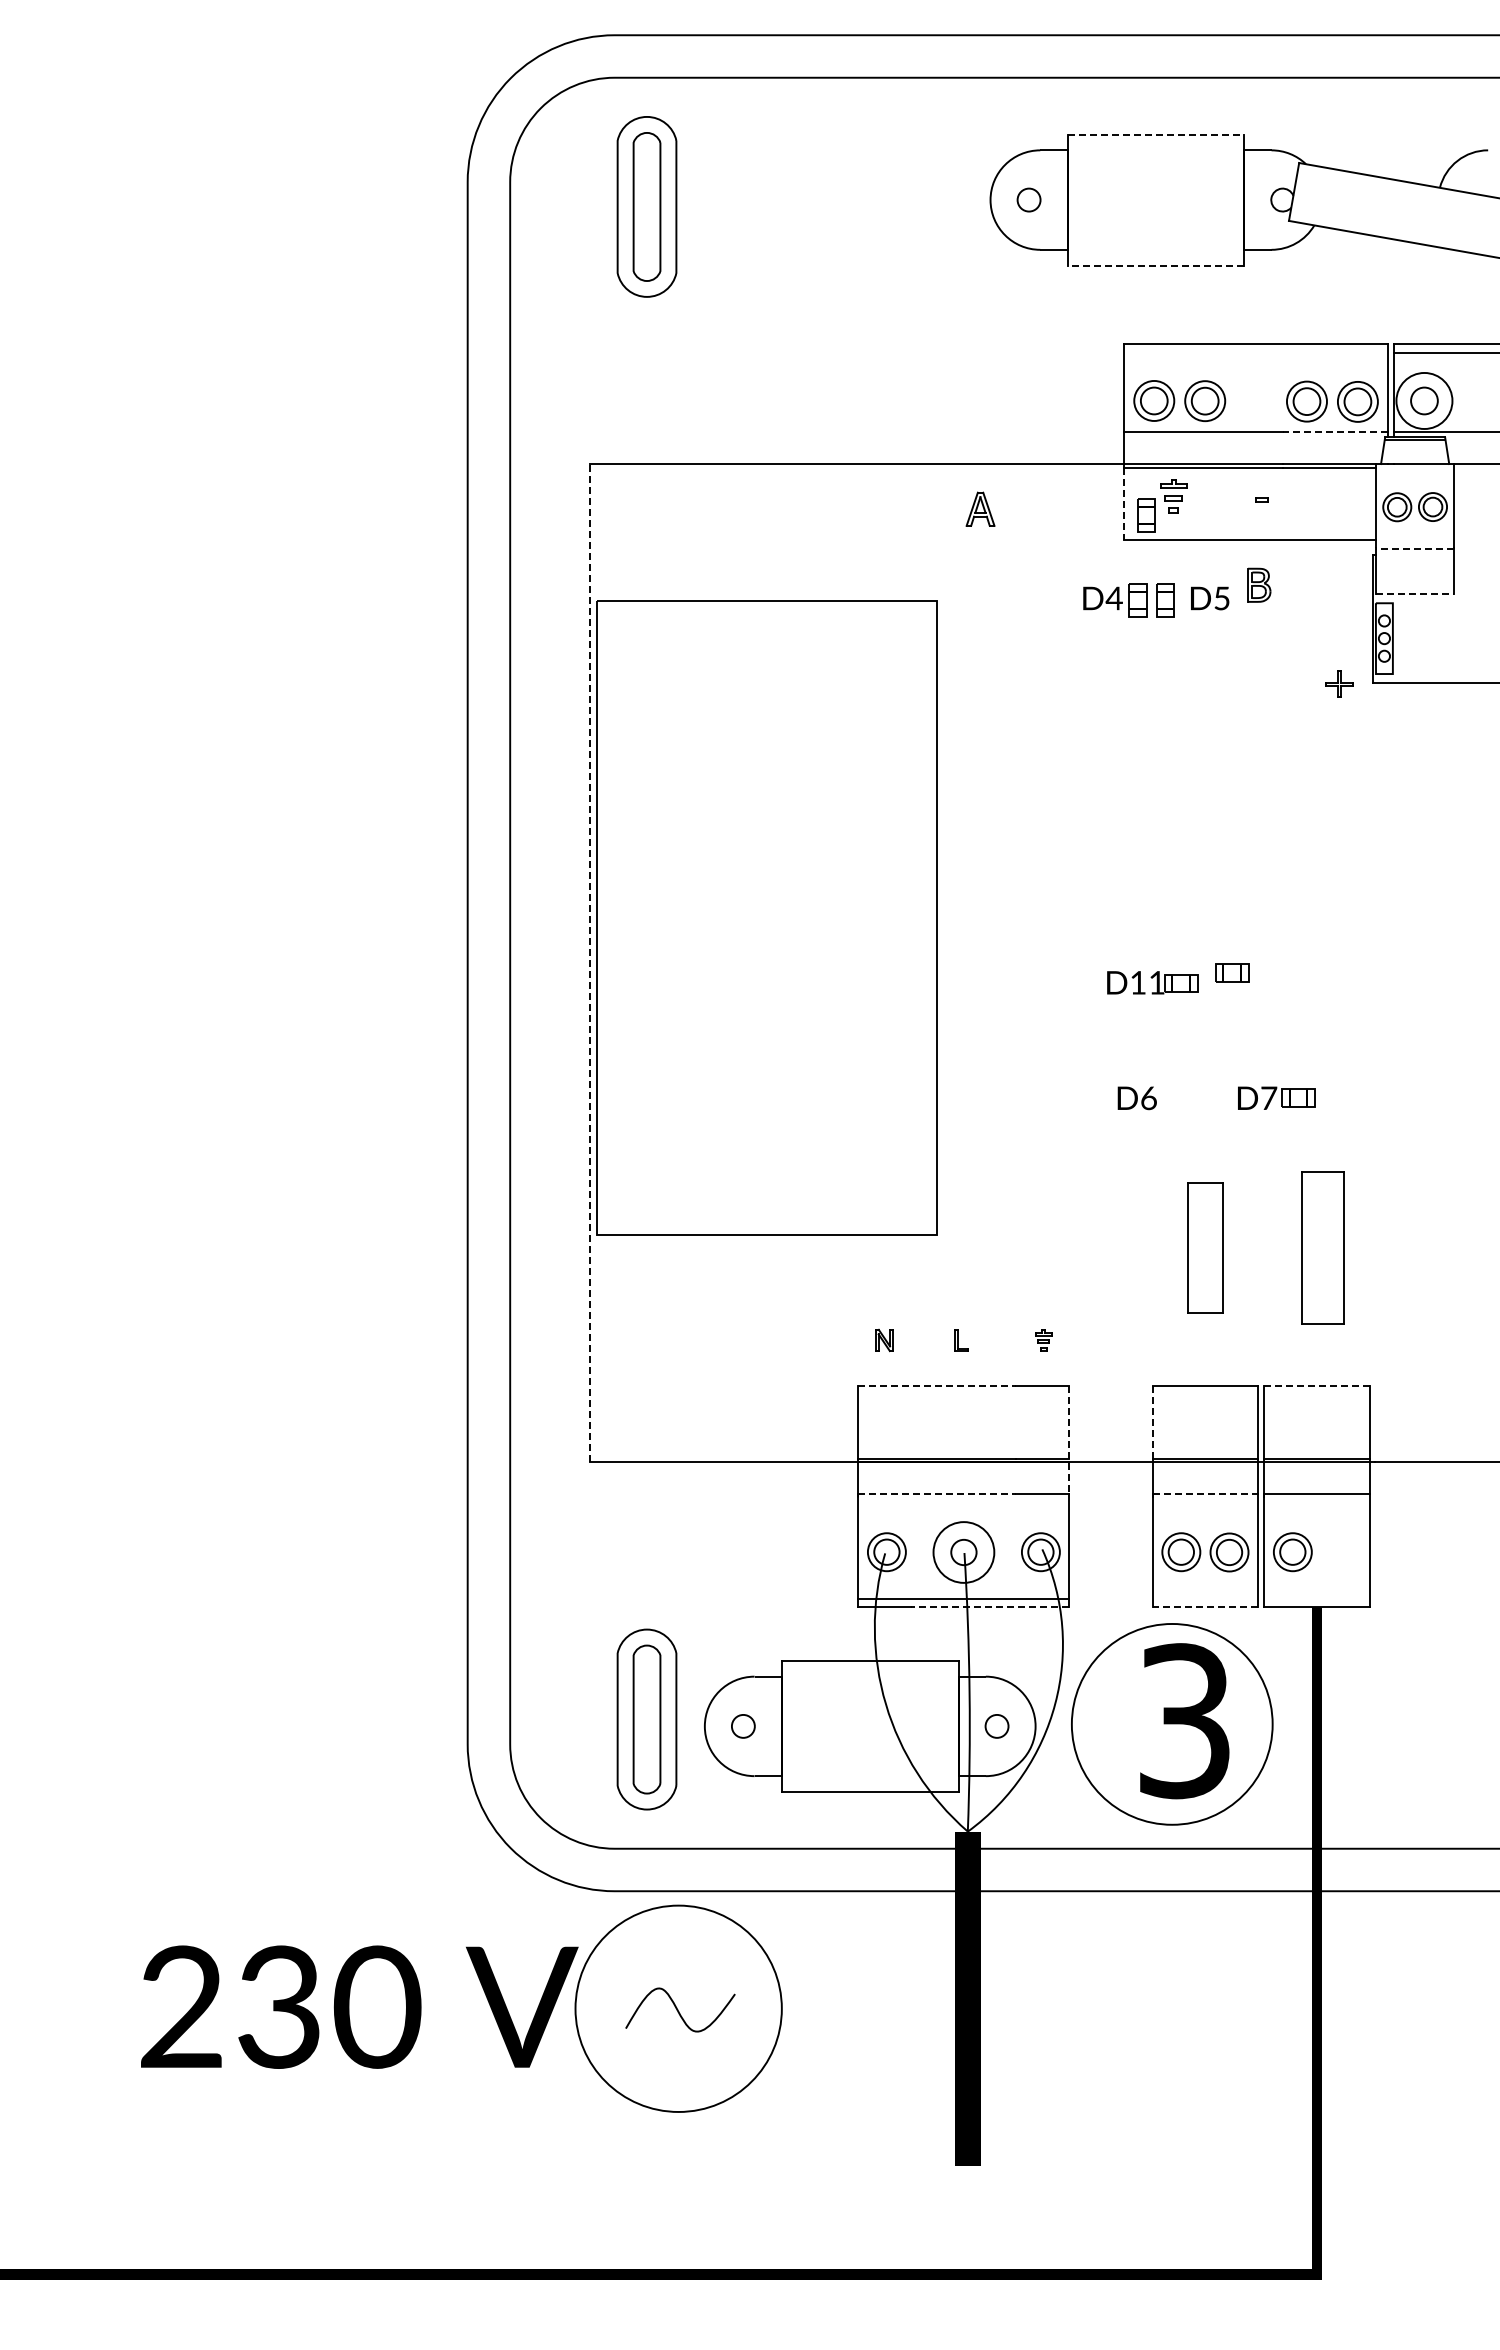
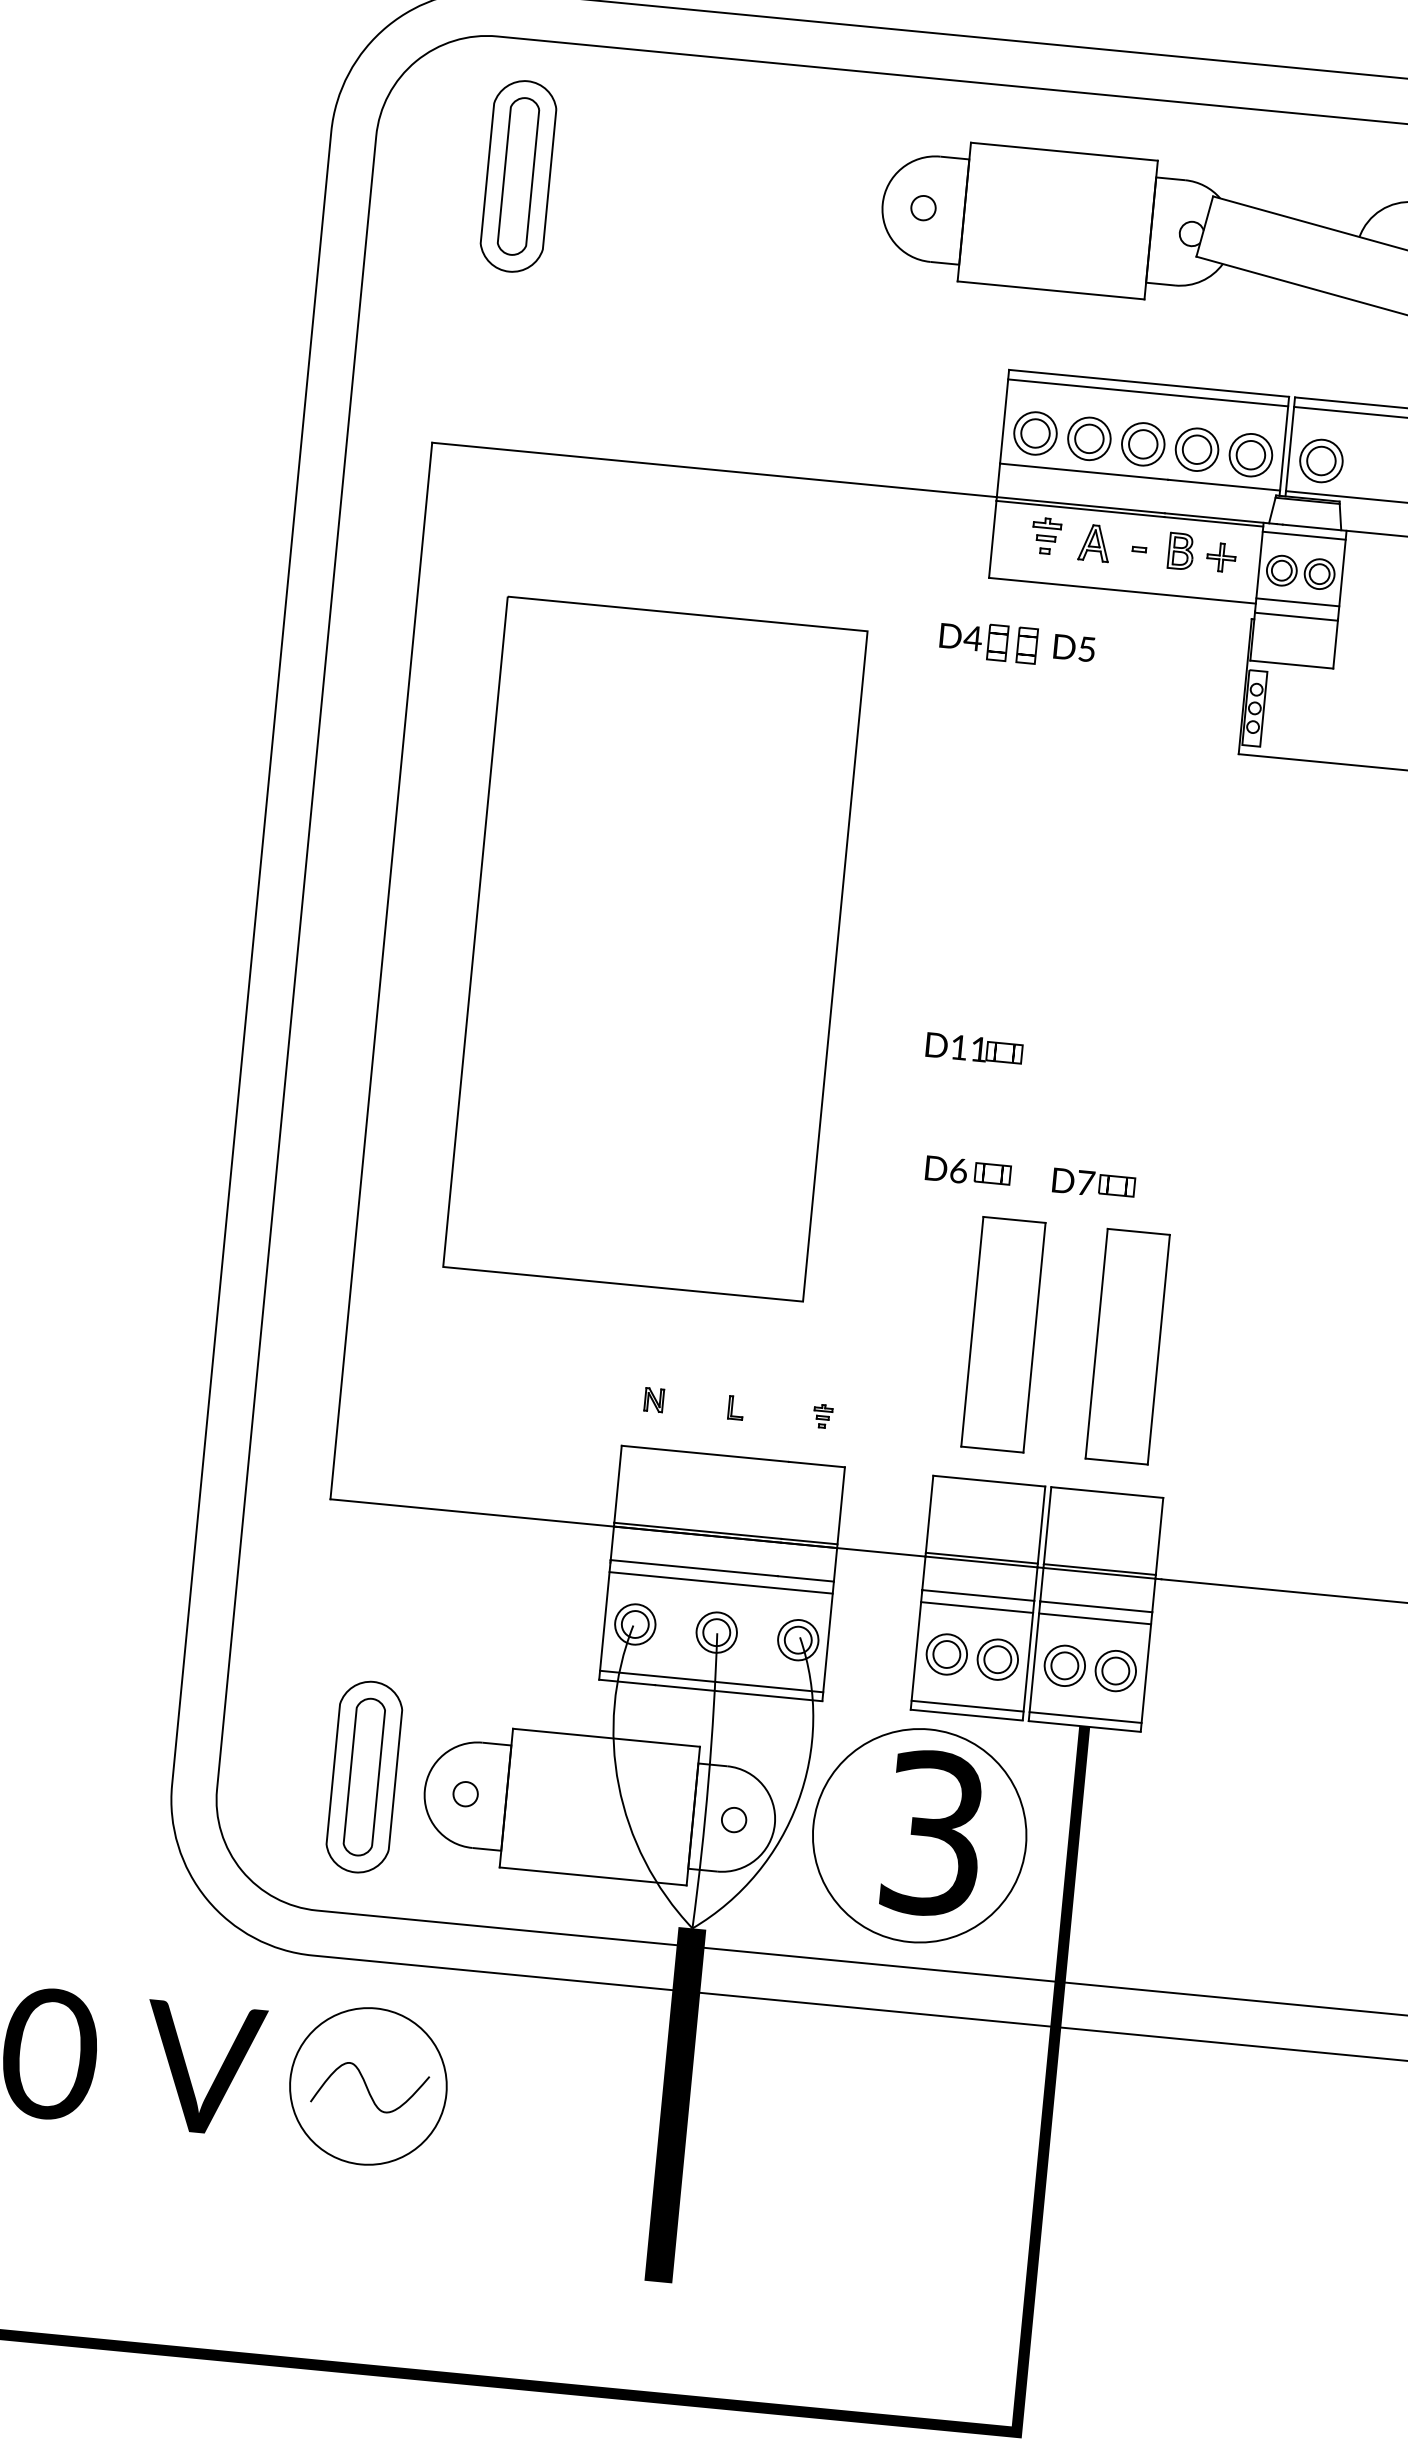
line: (1156, 134) -> (1065, 151), dashed -> solid
line: (1155, 265) -> (1050, 290), dashed -> solid
line: (1255, 352) -> (1147, 392), added
circle: (1424, 400) -> (1321, 460), size x0.71
part: (1255, 401) -> (1142, 444), added
line: (1335, 432) -> (1224, 485), dashed -> solid
line: (1414, 472) -> (1303, 535), added
line: (1123, 504) -> (992, 539), dashed -> solid
part: (980, 508) -> (1094, 542), moved
part: (1146, 515) -> (1015, 553), removed
line: (1414, 535) -> (1297, 602), added
line: (1414, 549) -> (1295, 617), dashed -> solid
part: (1259, 584) -> (1181, 550), moved
line: (1415, 594) -> (1292, 664), dashed -> solid
part: (1339, 683) -> (1221, 556), moved
part: (766, 917) -> (655, 948), moved
line: (590, 962) -> (381, 970), dashed -> solid
part: (1232, 972) -> (993, 1173), moved
part: (1205, 1247) -> (1003, 1334), size x1.67
part: (1322, 1247) -> (1127, 1346), size x1.43
line: (937, 1386) -> (705, 1454), dashed -> solid
line: (1316, 1386) -> (1106, 1492), dashed -> solid
line: (1152, 1422) -> (929, 1514), dashed -> solid
line: (1069, 1440) -> (839, 1524), dashed -> solid
line: (937, 1494) -> (694, 1568), dashed -> solid
line: (1205, 1494) -> (978, 1595), dashed -> solid
line: (963, 1505) -> (721, 1582), added
line: (1205, 1505) -> (977, 1607), added
line: (1316, 1505) -> (1094, 1618), added
circle: (963, 1552) -> (716, 1632), size x0.62
part: (1340, 1552) -> (1115, 1671), added
line: (1205, 1598) -> (967, 1705), added
line: (1316, 1598) -> (1085, 1717), added
line: (989, 1607) -> (738, 1693), dashed -> solid
line: (1205, 1607) -> (966, 1715), dashed -> solid
circle: (678, 2008) -> (368, 2086), size x0.71

